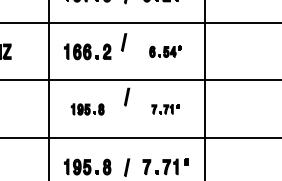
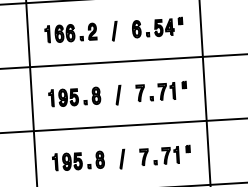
line: (124, 42) -> (115, 31), moved
part: (165, 51) -> (157, 27), size x1.43
line: (127, 96) -> (118, 94), moved
part: (87, 109) -> (74, 97), size x1.43
part: (165, 109) -> (161, 92), size x1.67

